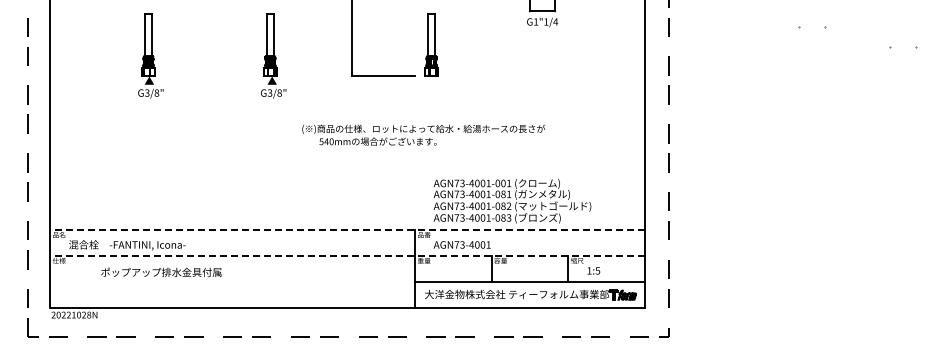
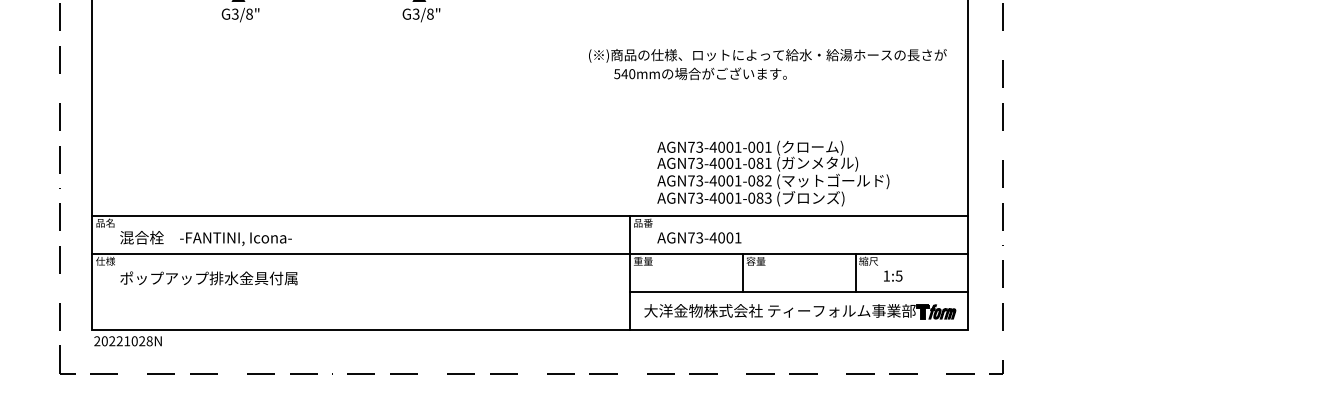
text: (423, 134) -> (767, 63), moved
line: (347, 229) -> (530, 215), dashed -> solid
line: (347, 255) -> (530, 253), dashed -> solid
text: (161, 272) -> (209, 278), moved

